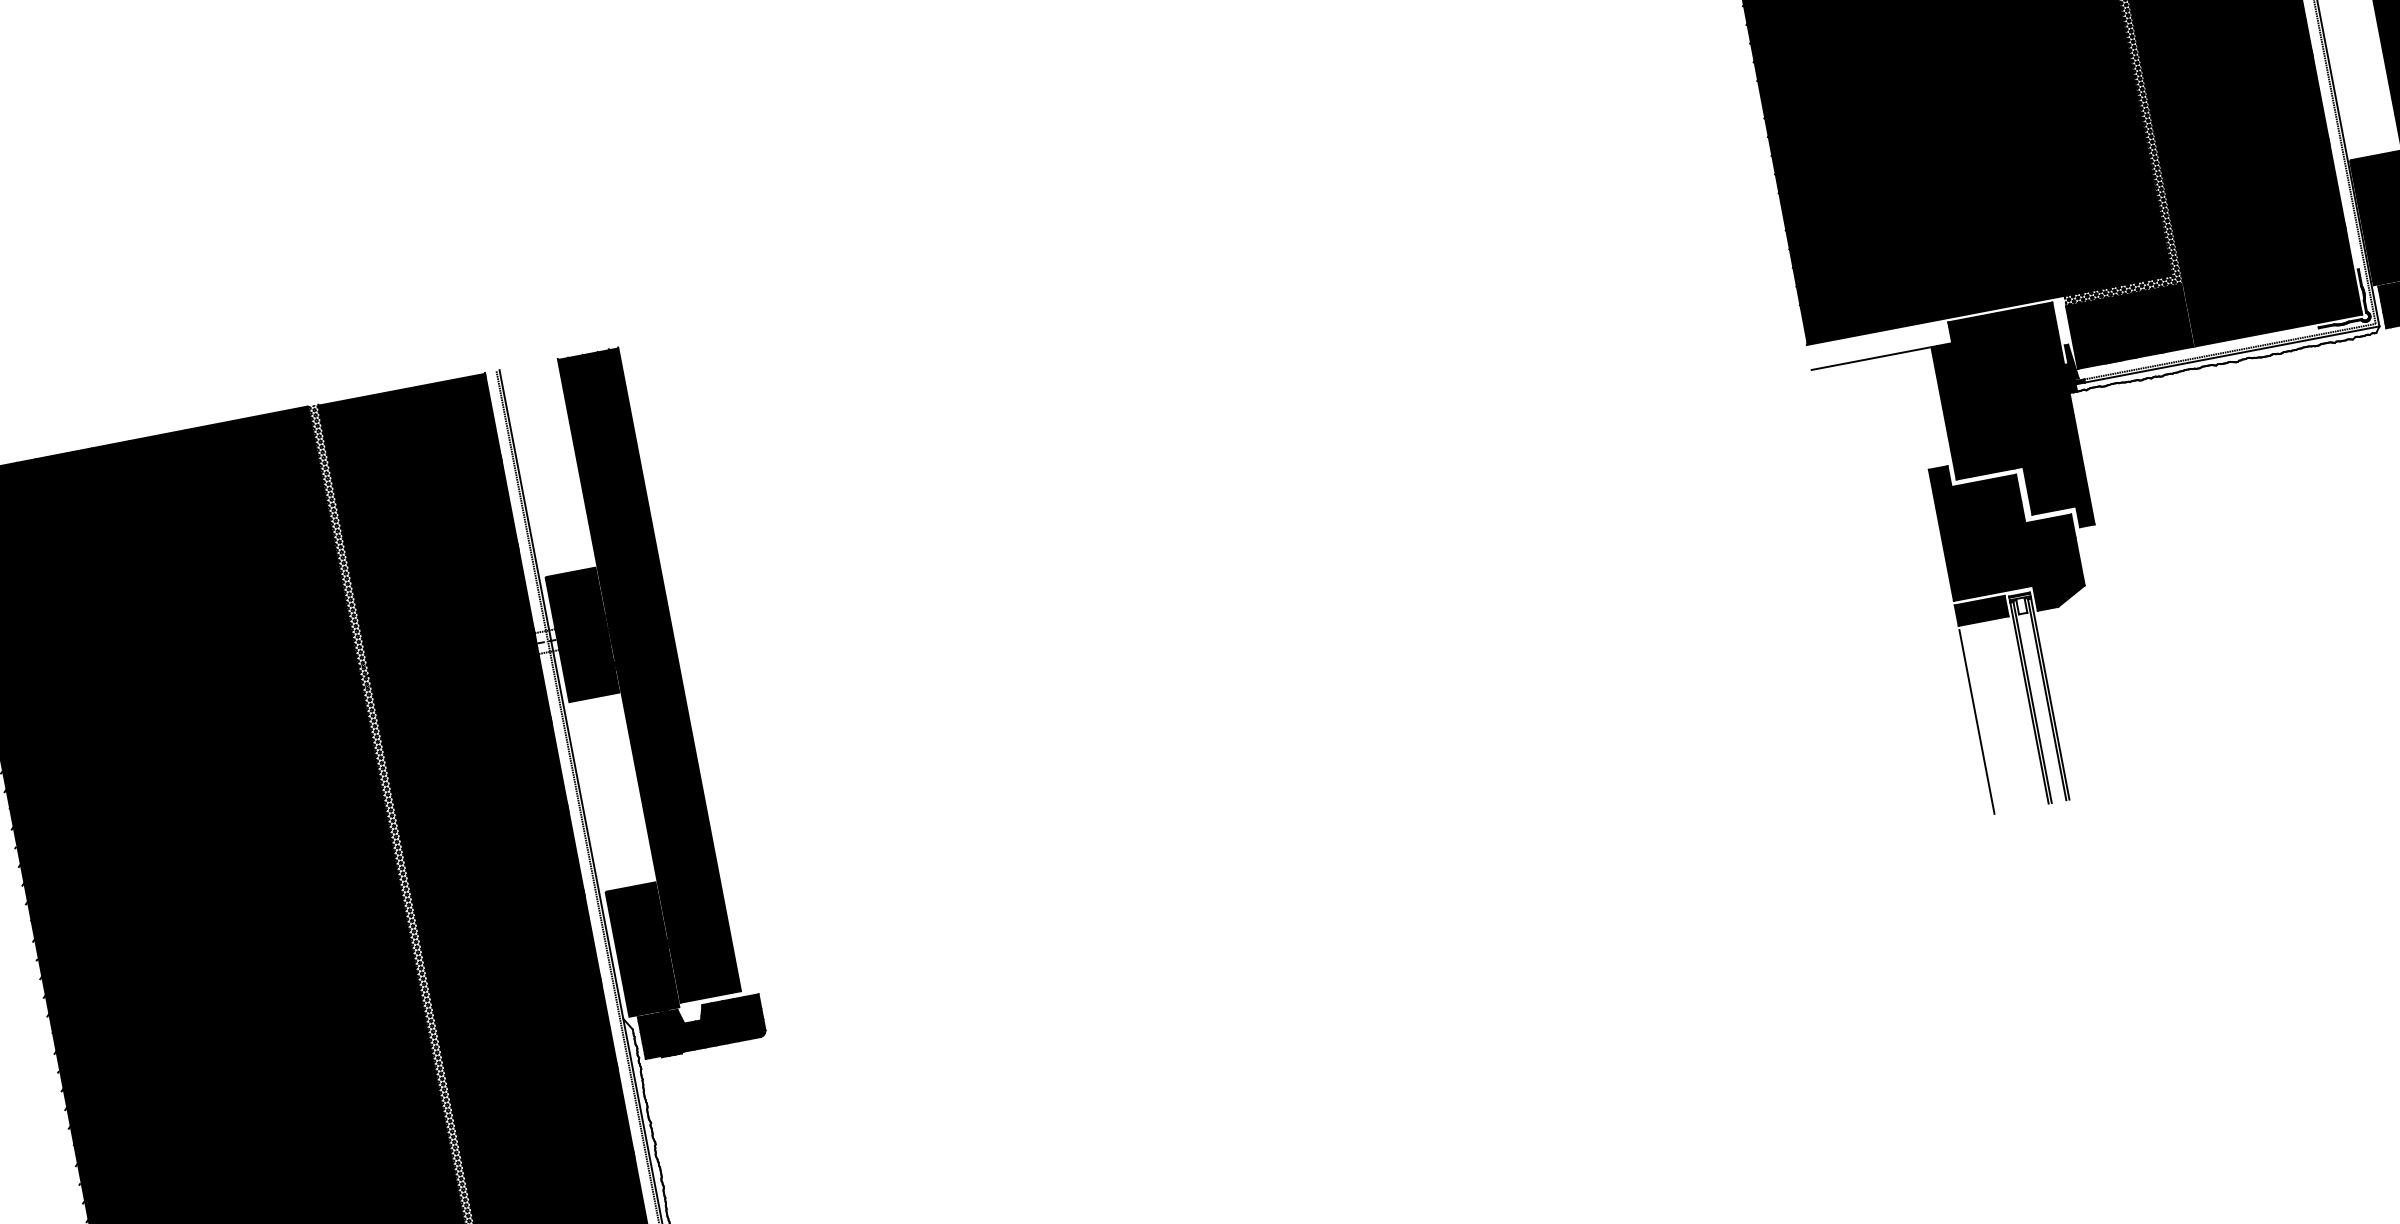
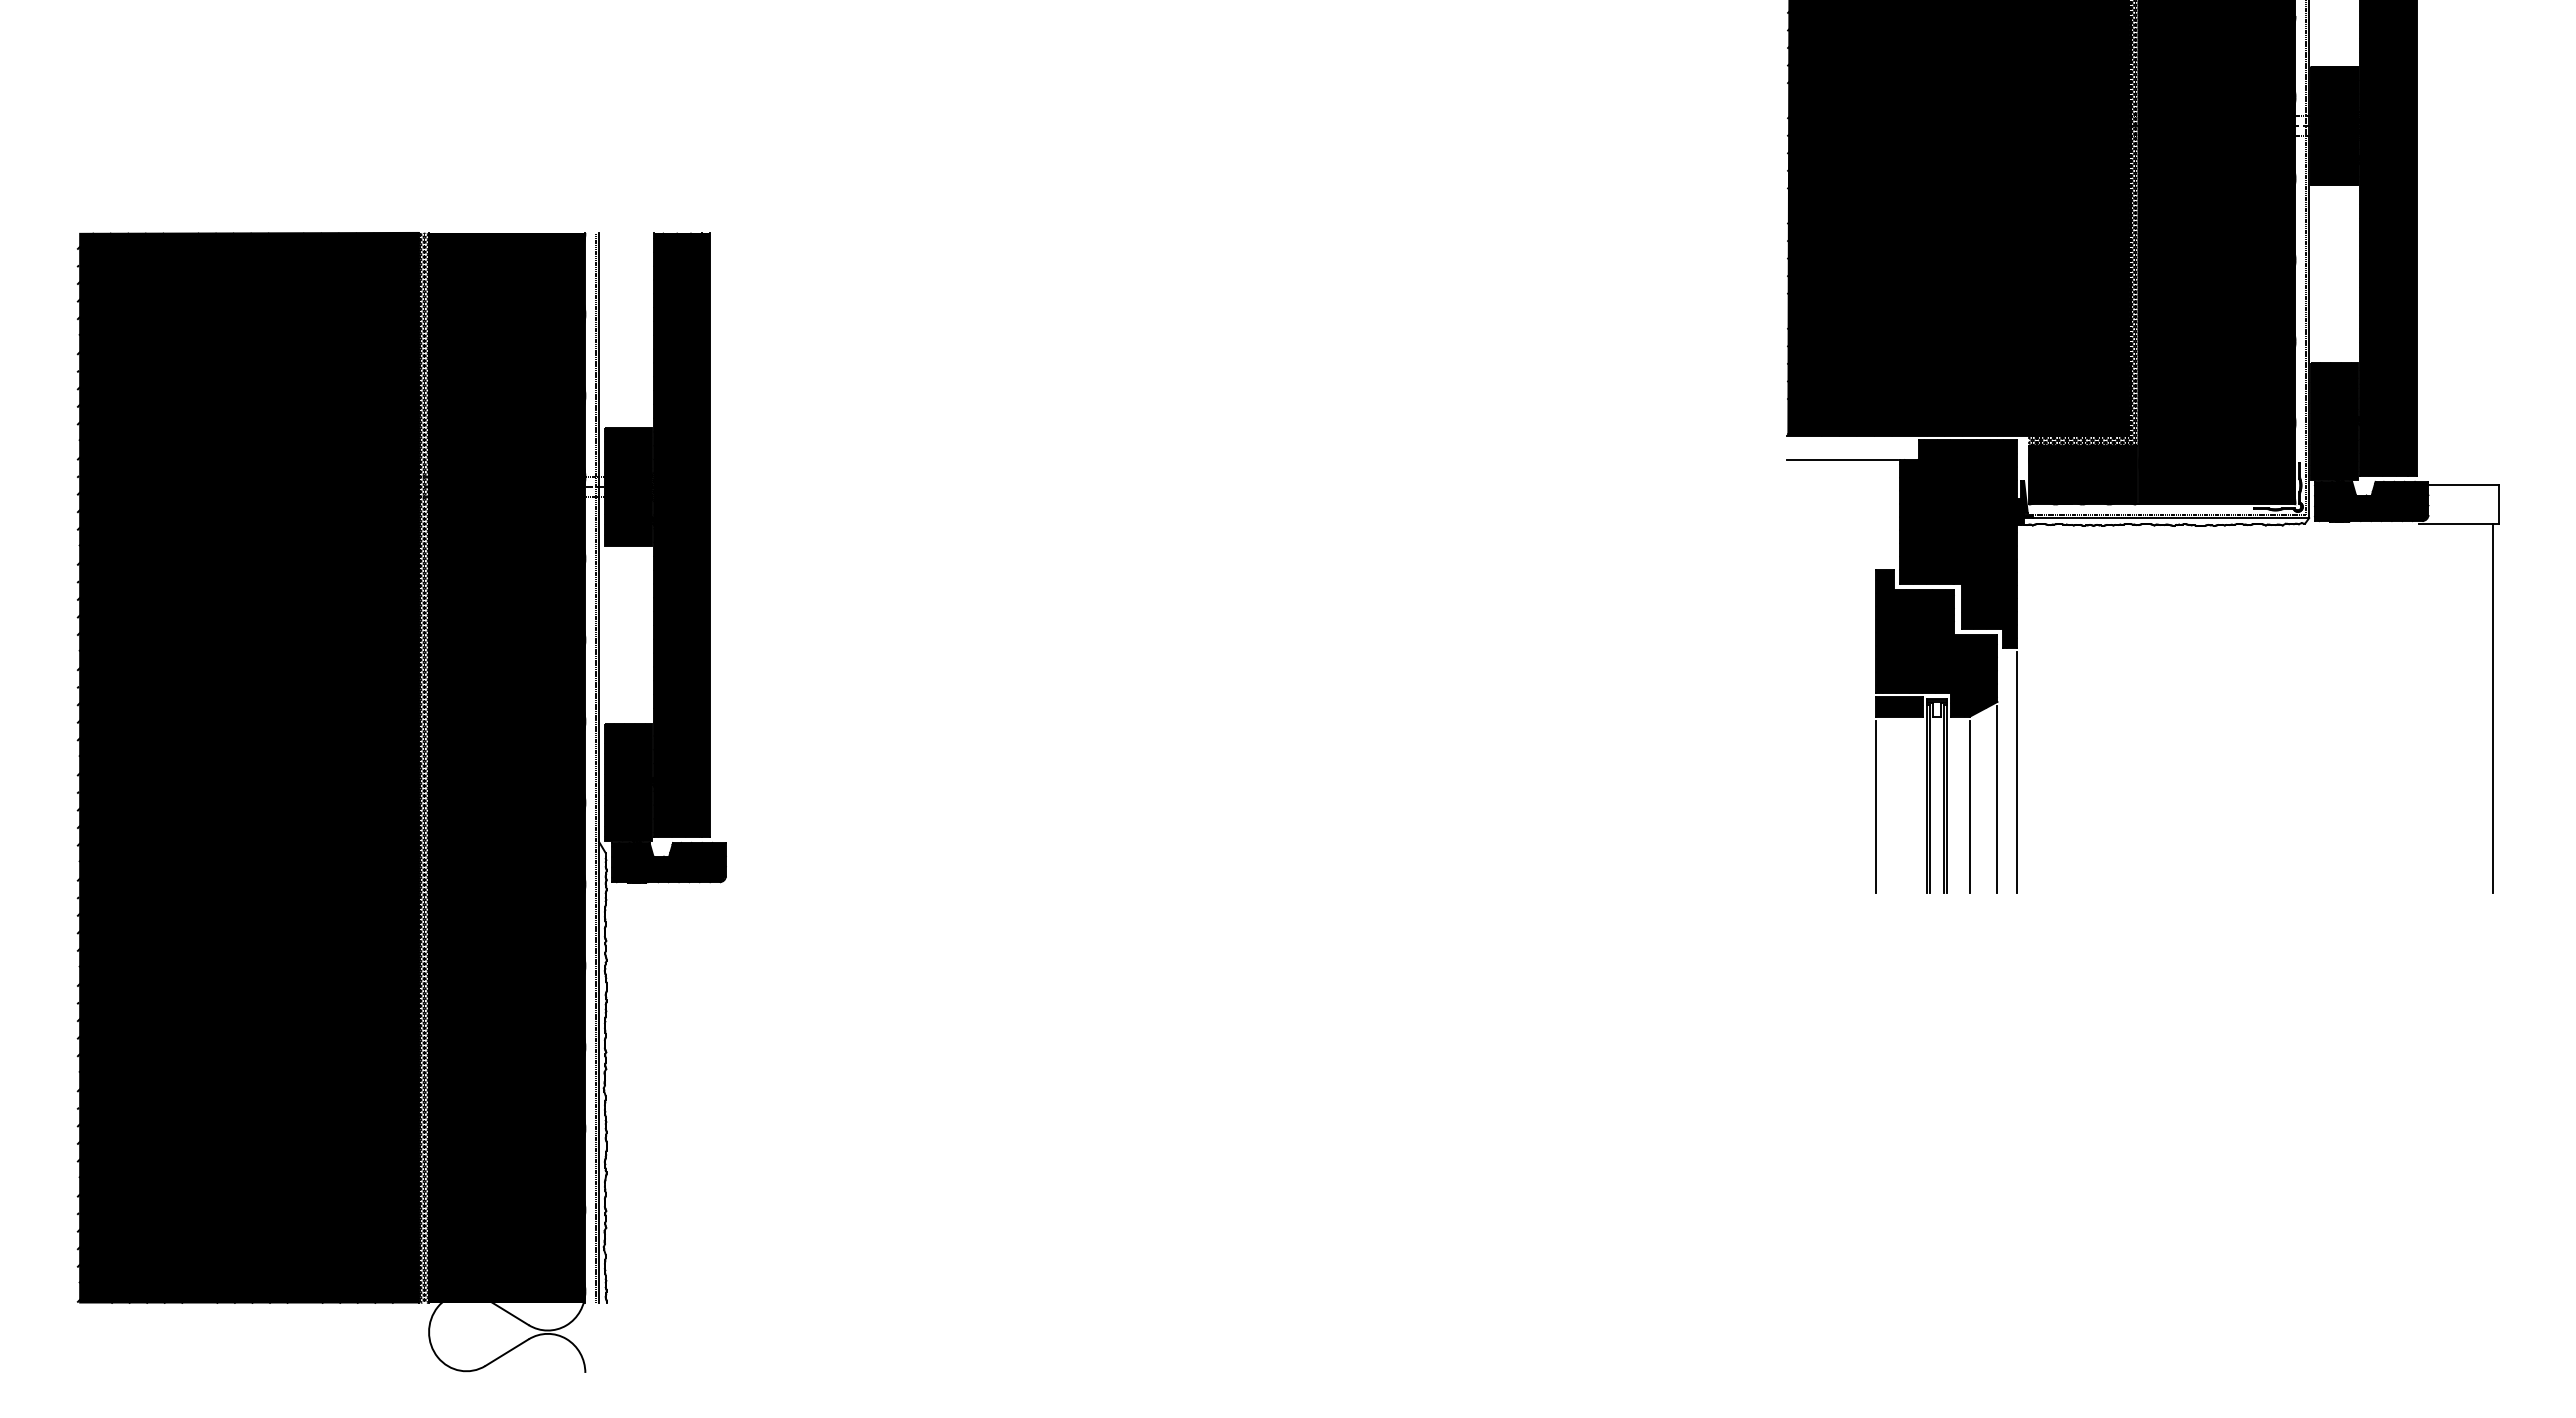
line: (2120, 656) -> (2017, 772), added
line: (2104, 689) -> (1997, 799), added
line: (2076, 703) -> (1969, 807), added

